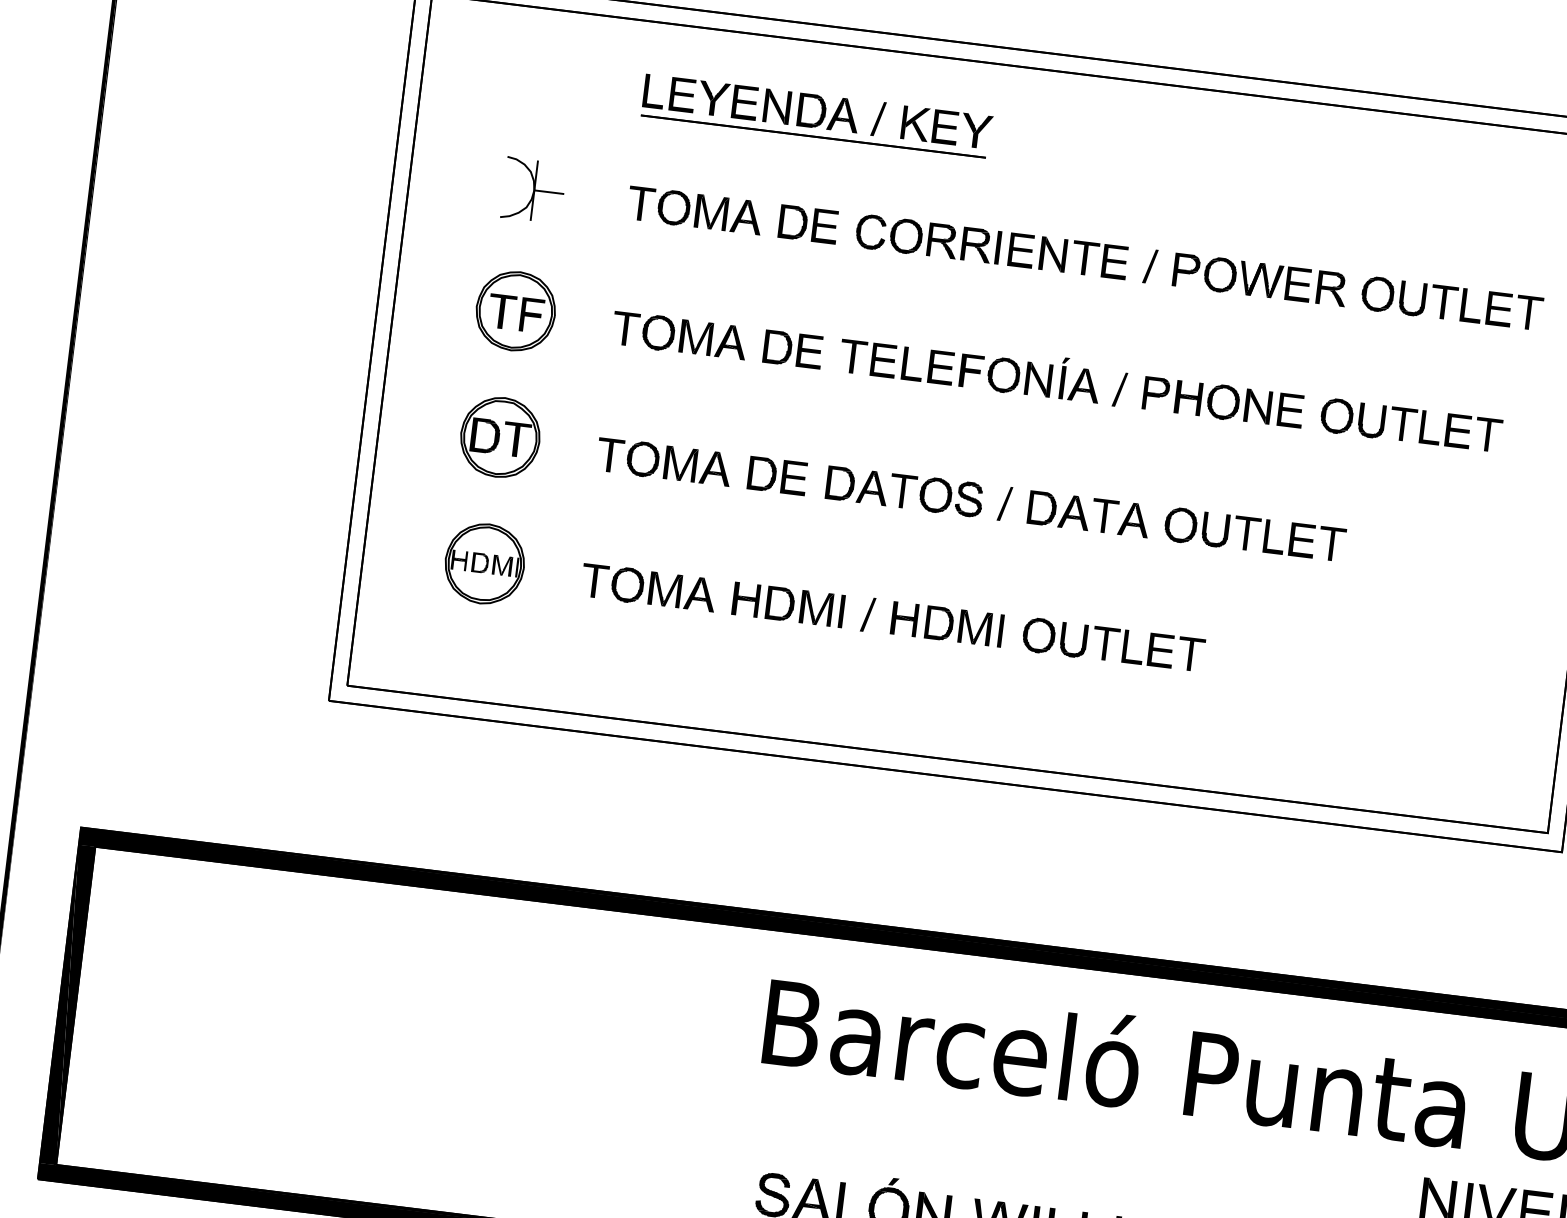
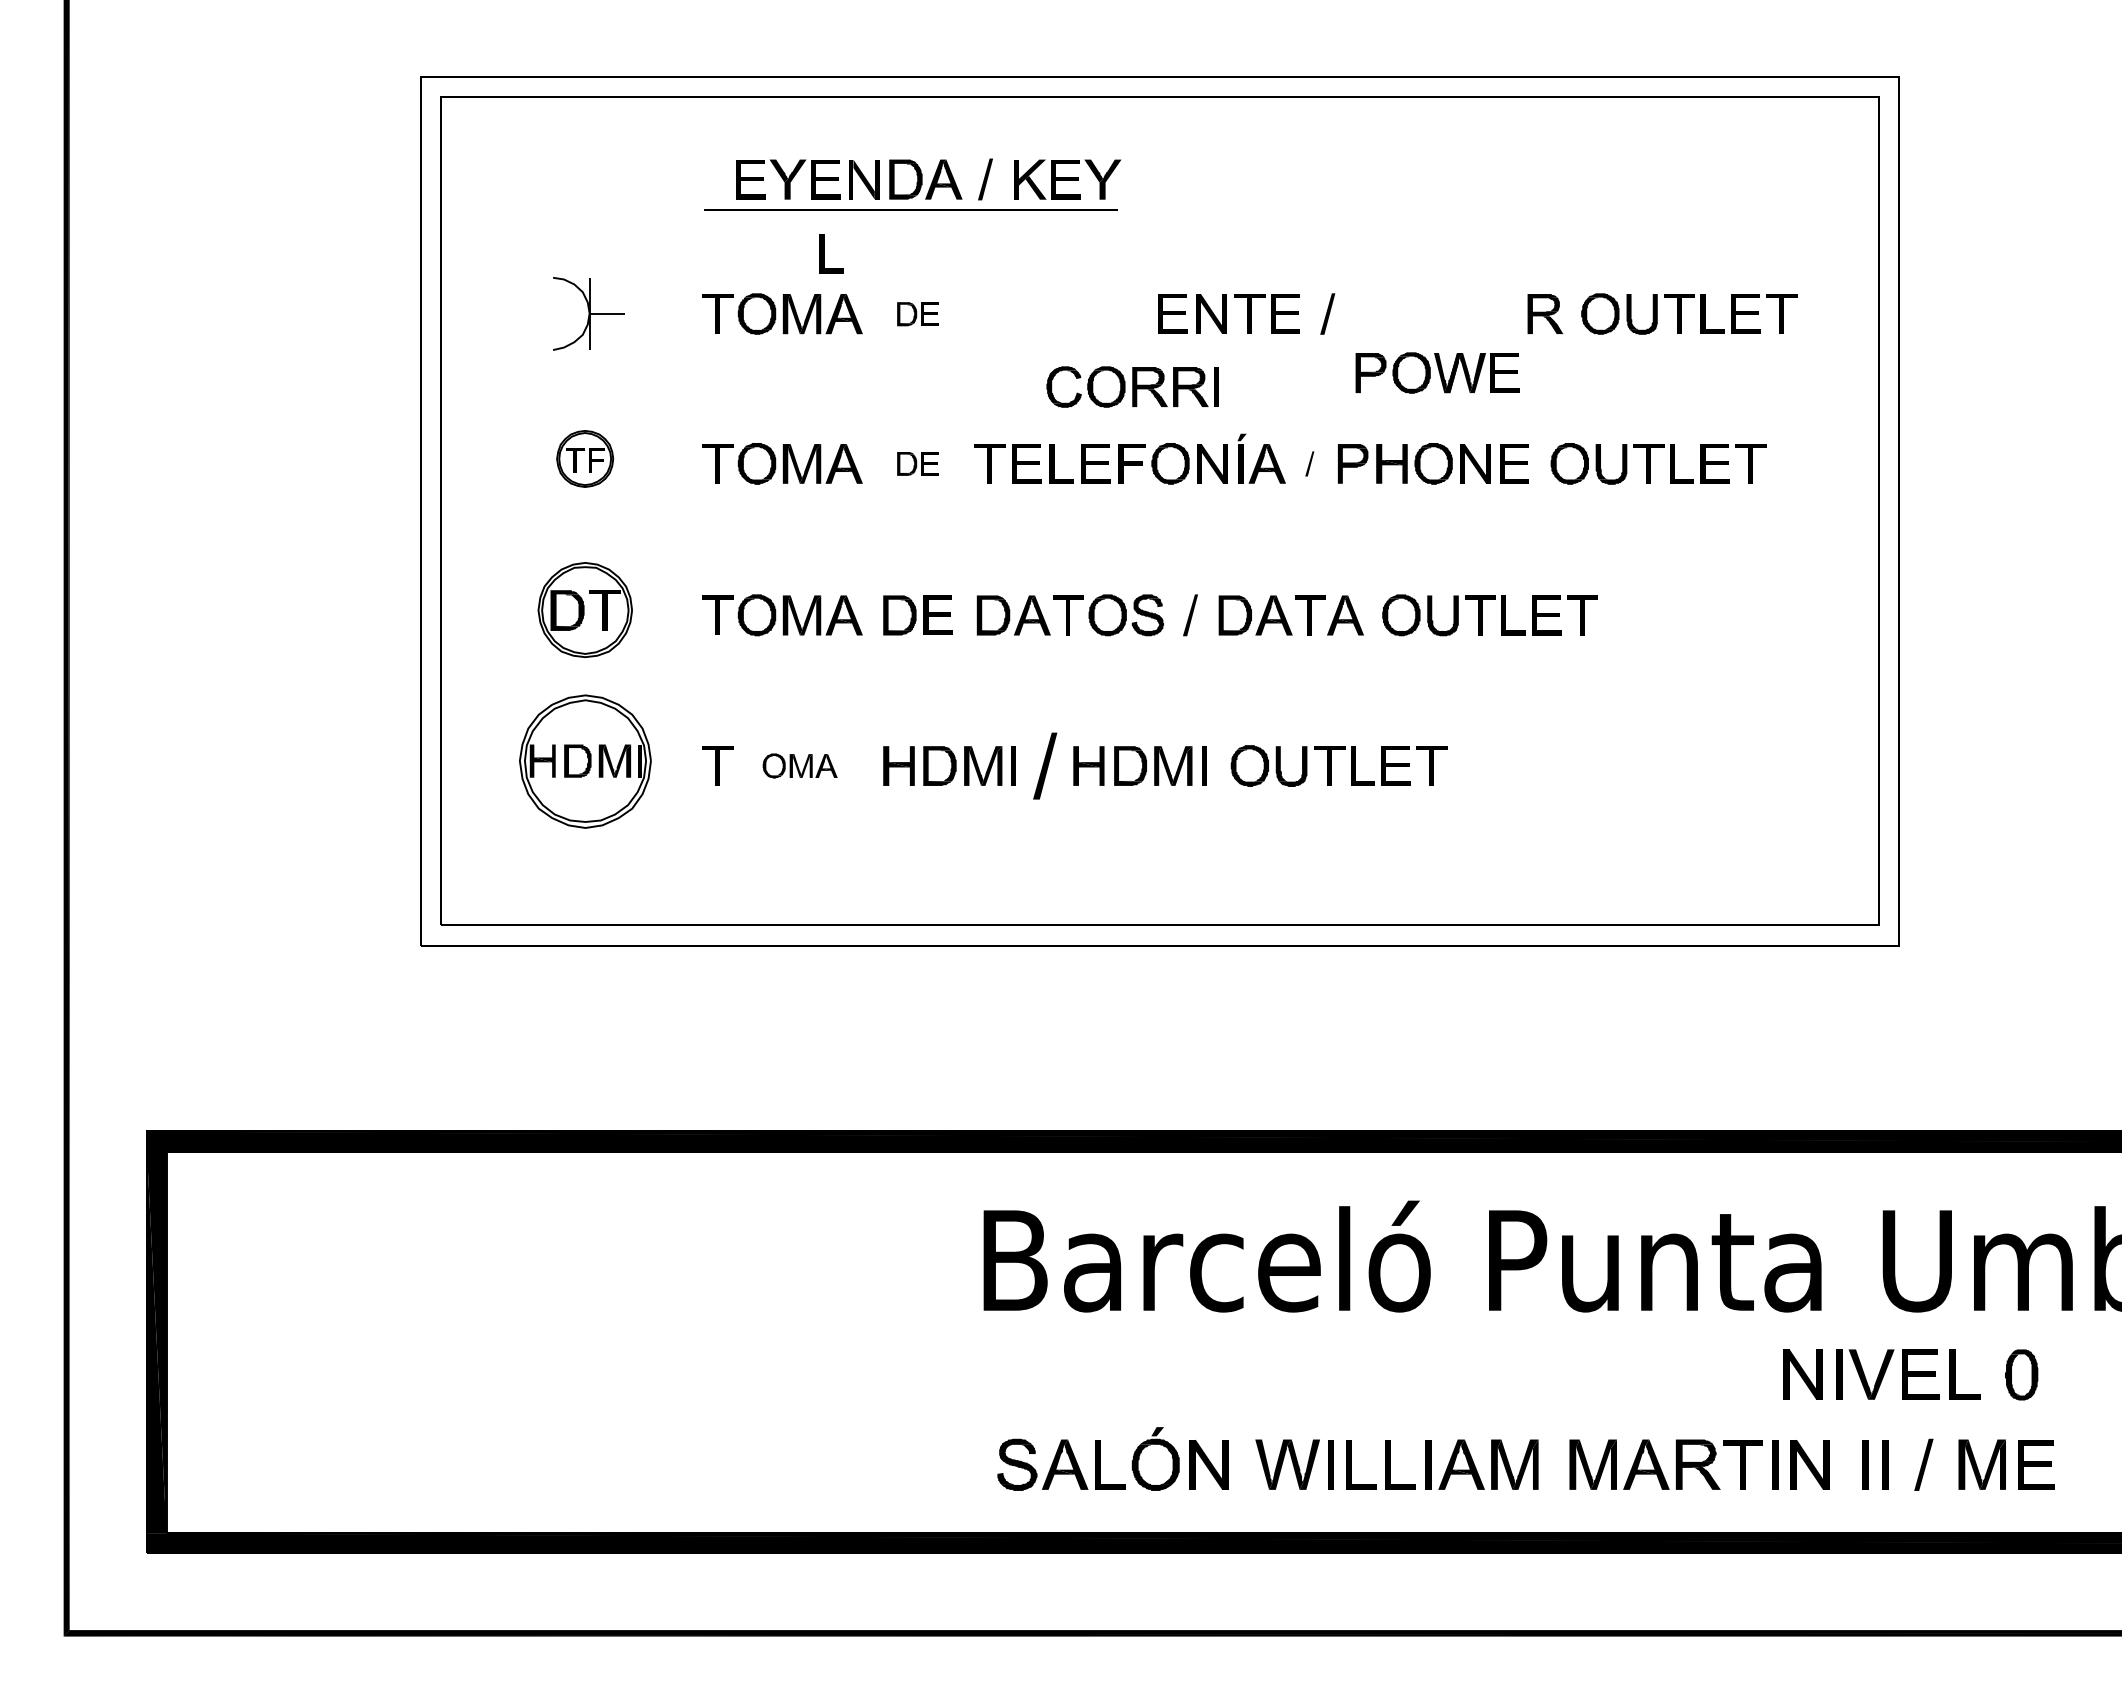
part: (648, 90) -> (824, 253), moved
part: (807, 224) -> (917, 314), size x0.6
part: (928, 238) -> (1132, 386), moved
part: (1242, 277) -> (1437, 372), moved
part: (515, 310) -> (584, 458), size x0.6
part: (792, 349) -> (917, 463), size x0.6
part: (1119, 389) -> (1309, 463), size x0.6
part: (484, 563) -> (584, 761), size x1.4
part: (663, 589) -> (799, 765), size x0.6
part: (867, 614) -> (1044, 765), size x1.6

